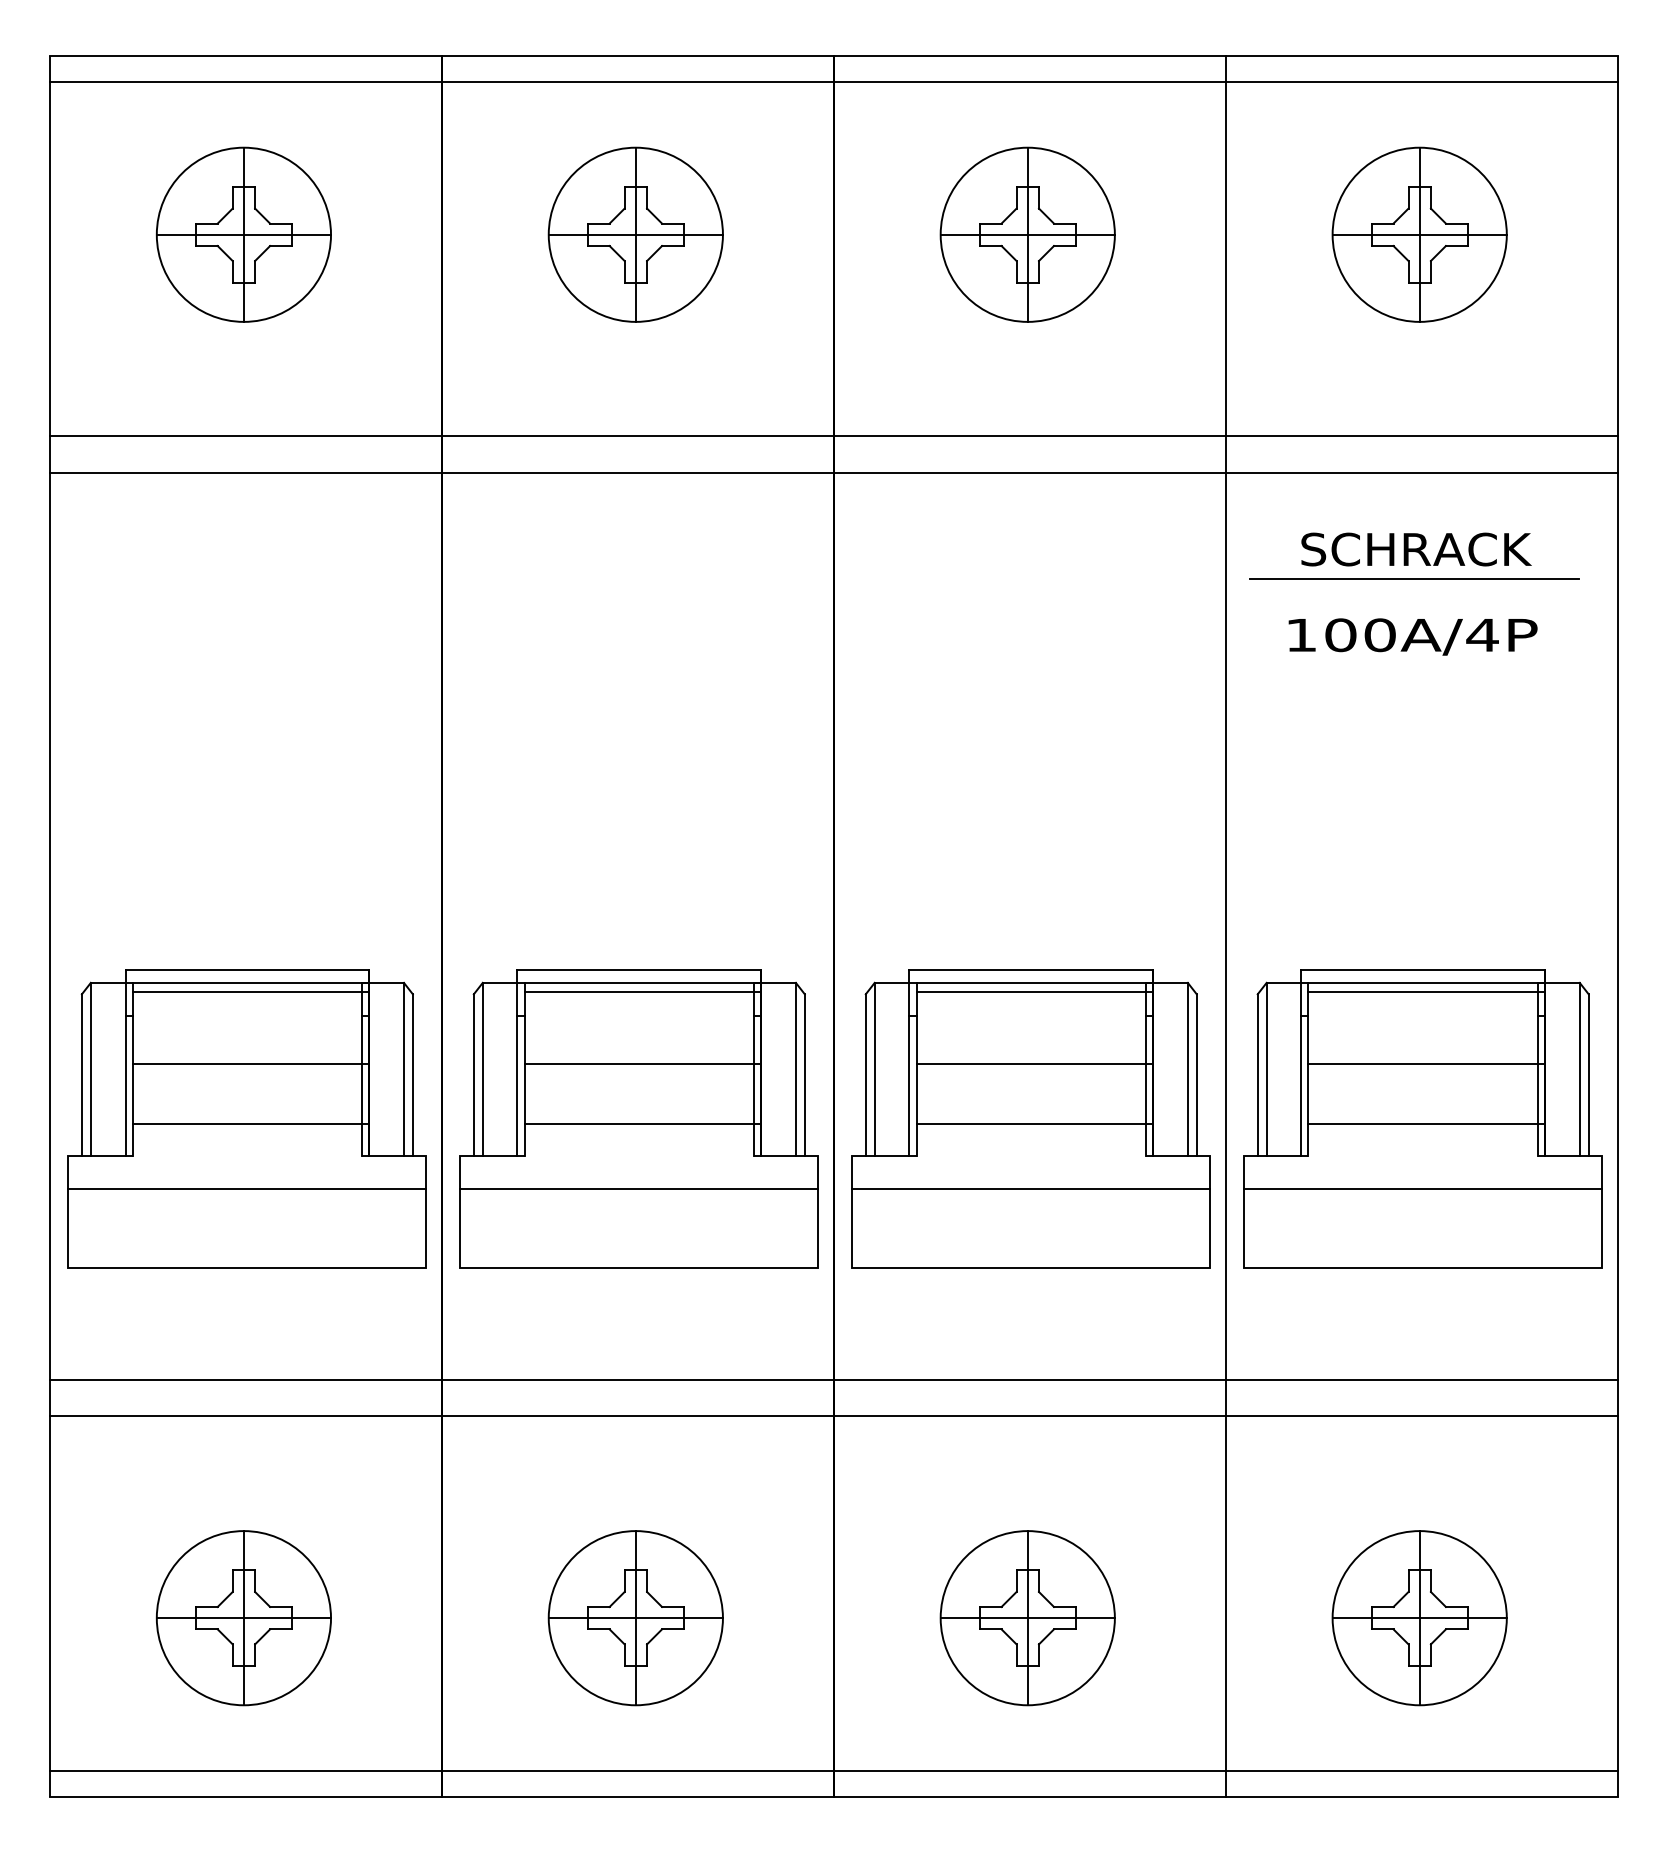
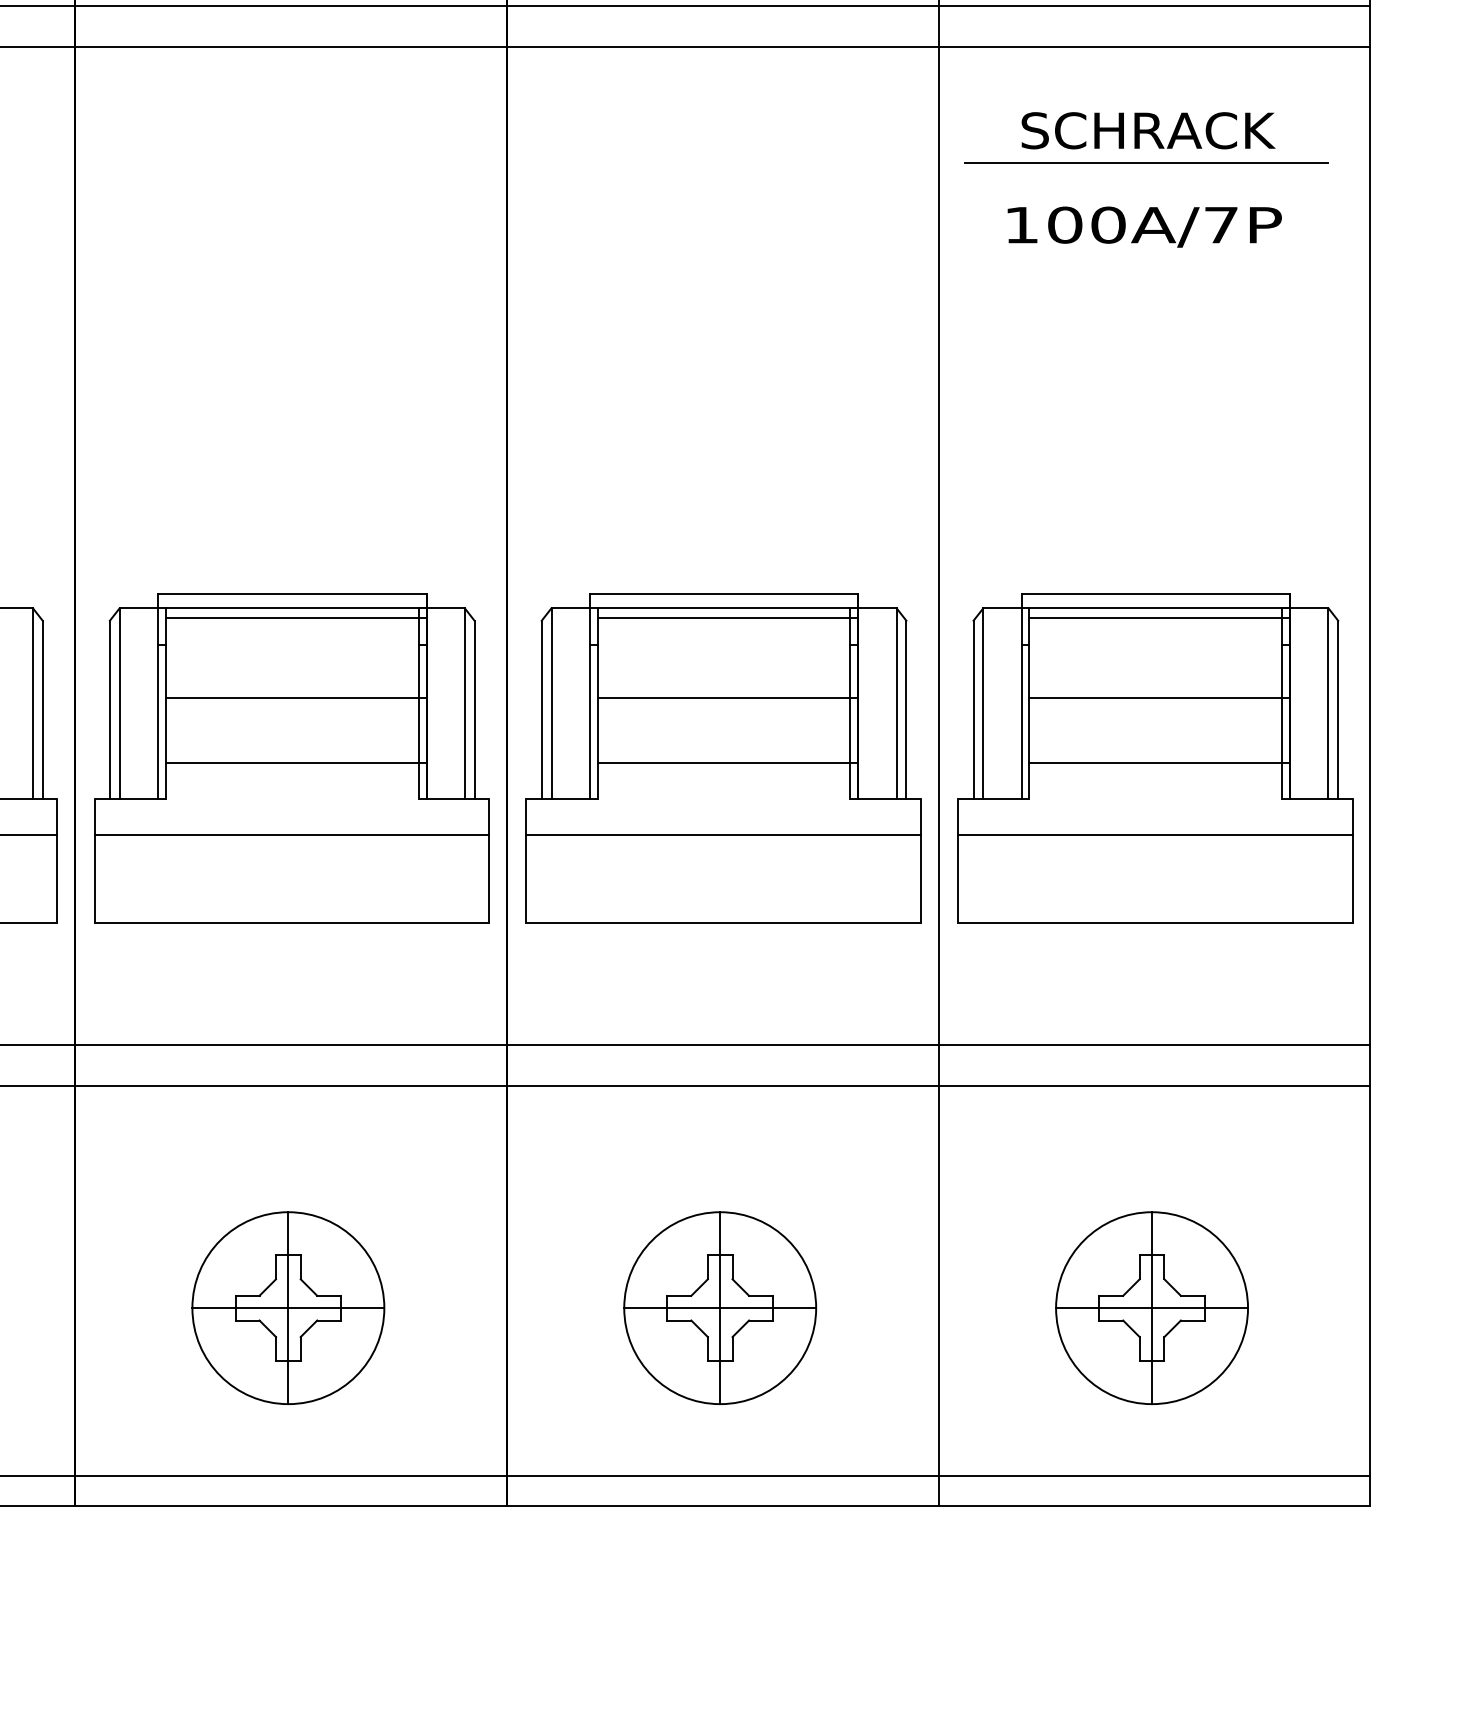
text: (1482, 635) -> (1221, 225), 100A/4P -> 100A/7P

